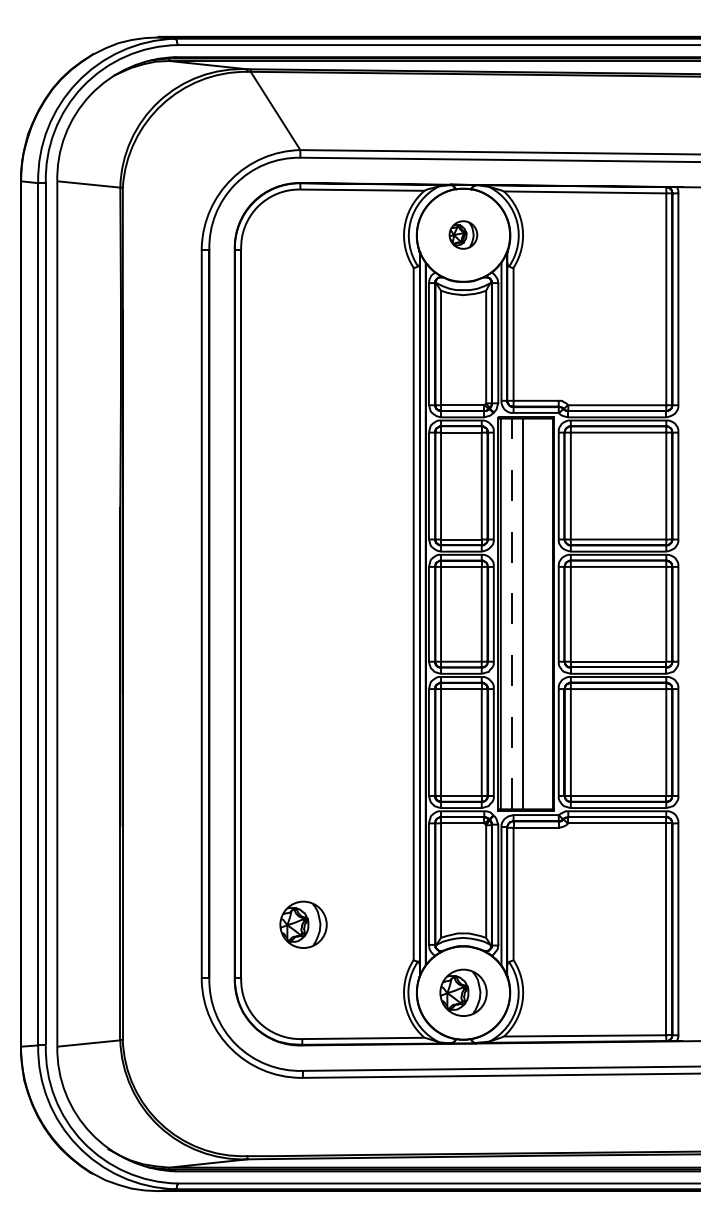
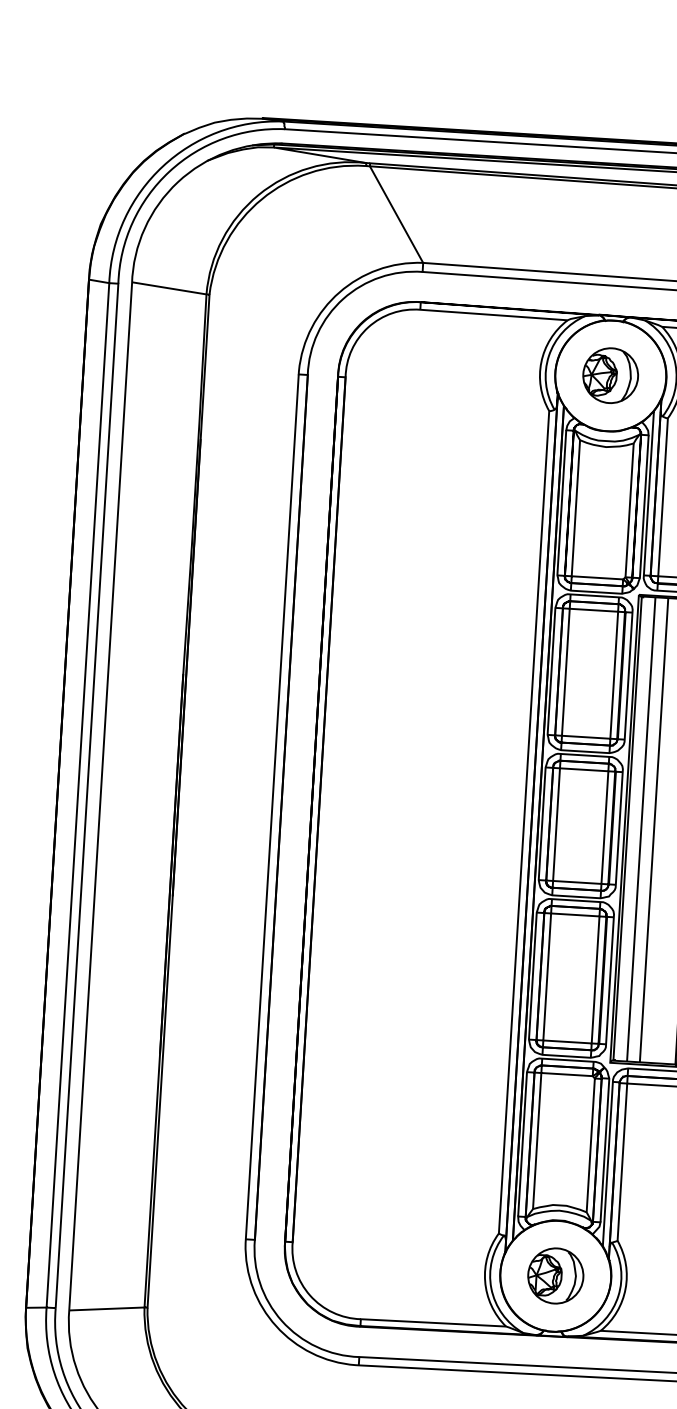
part: (463, 234) -> (610, 375), size x1.67
line: (512, 613) -> (641, 828), dashed -> solid
part: (303, 924) -> (370, 1183), removed

